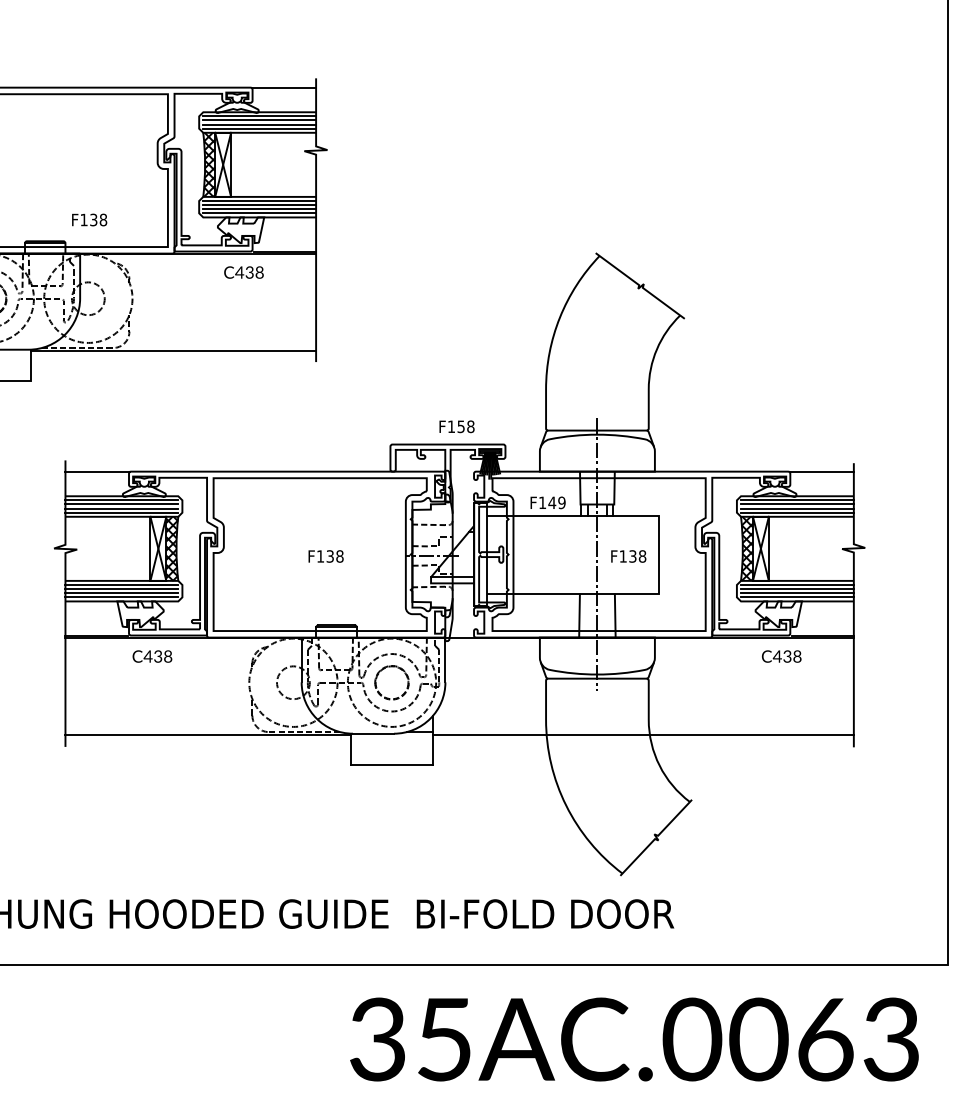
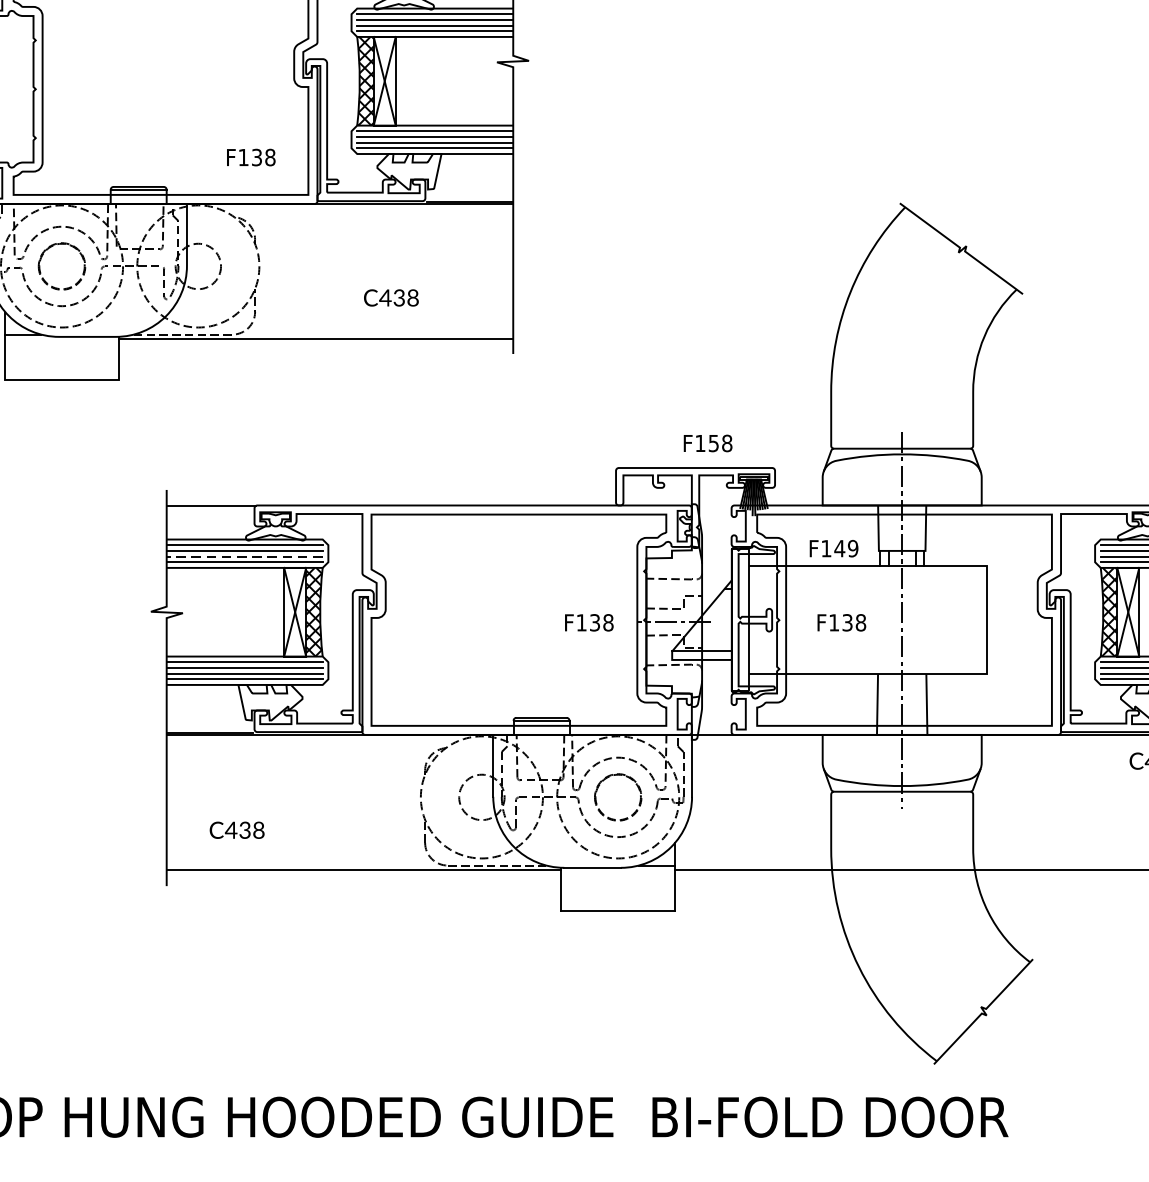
text: (89, 219) -> (251, 156), moved
text: (243, 272) -> (390, 297), moved
line: (121, 508) -> (244, 556), solid -> dashed
text: (325, 556) -> (588, 622), moved
text: (628, 556) -> (841, 622), moved
text: (152, 656) -> (237, 830), moved

